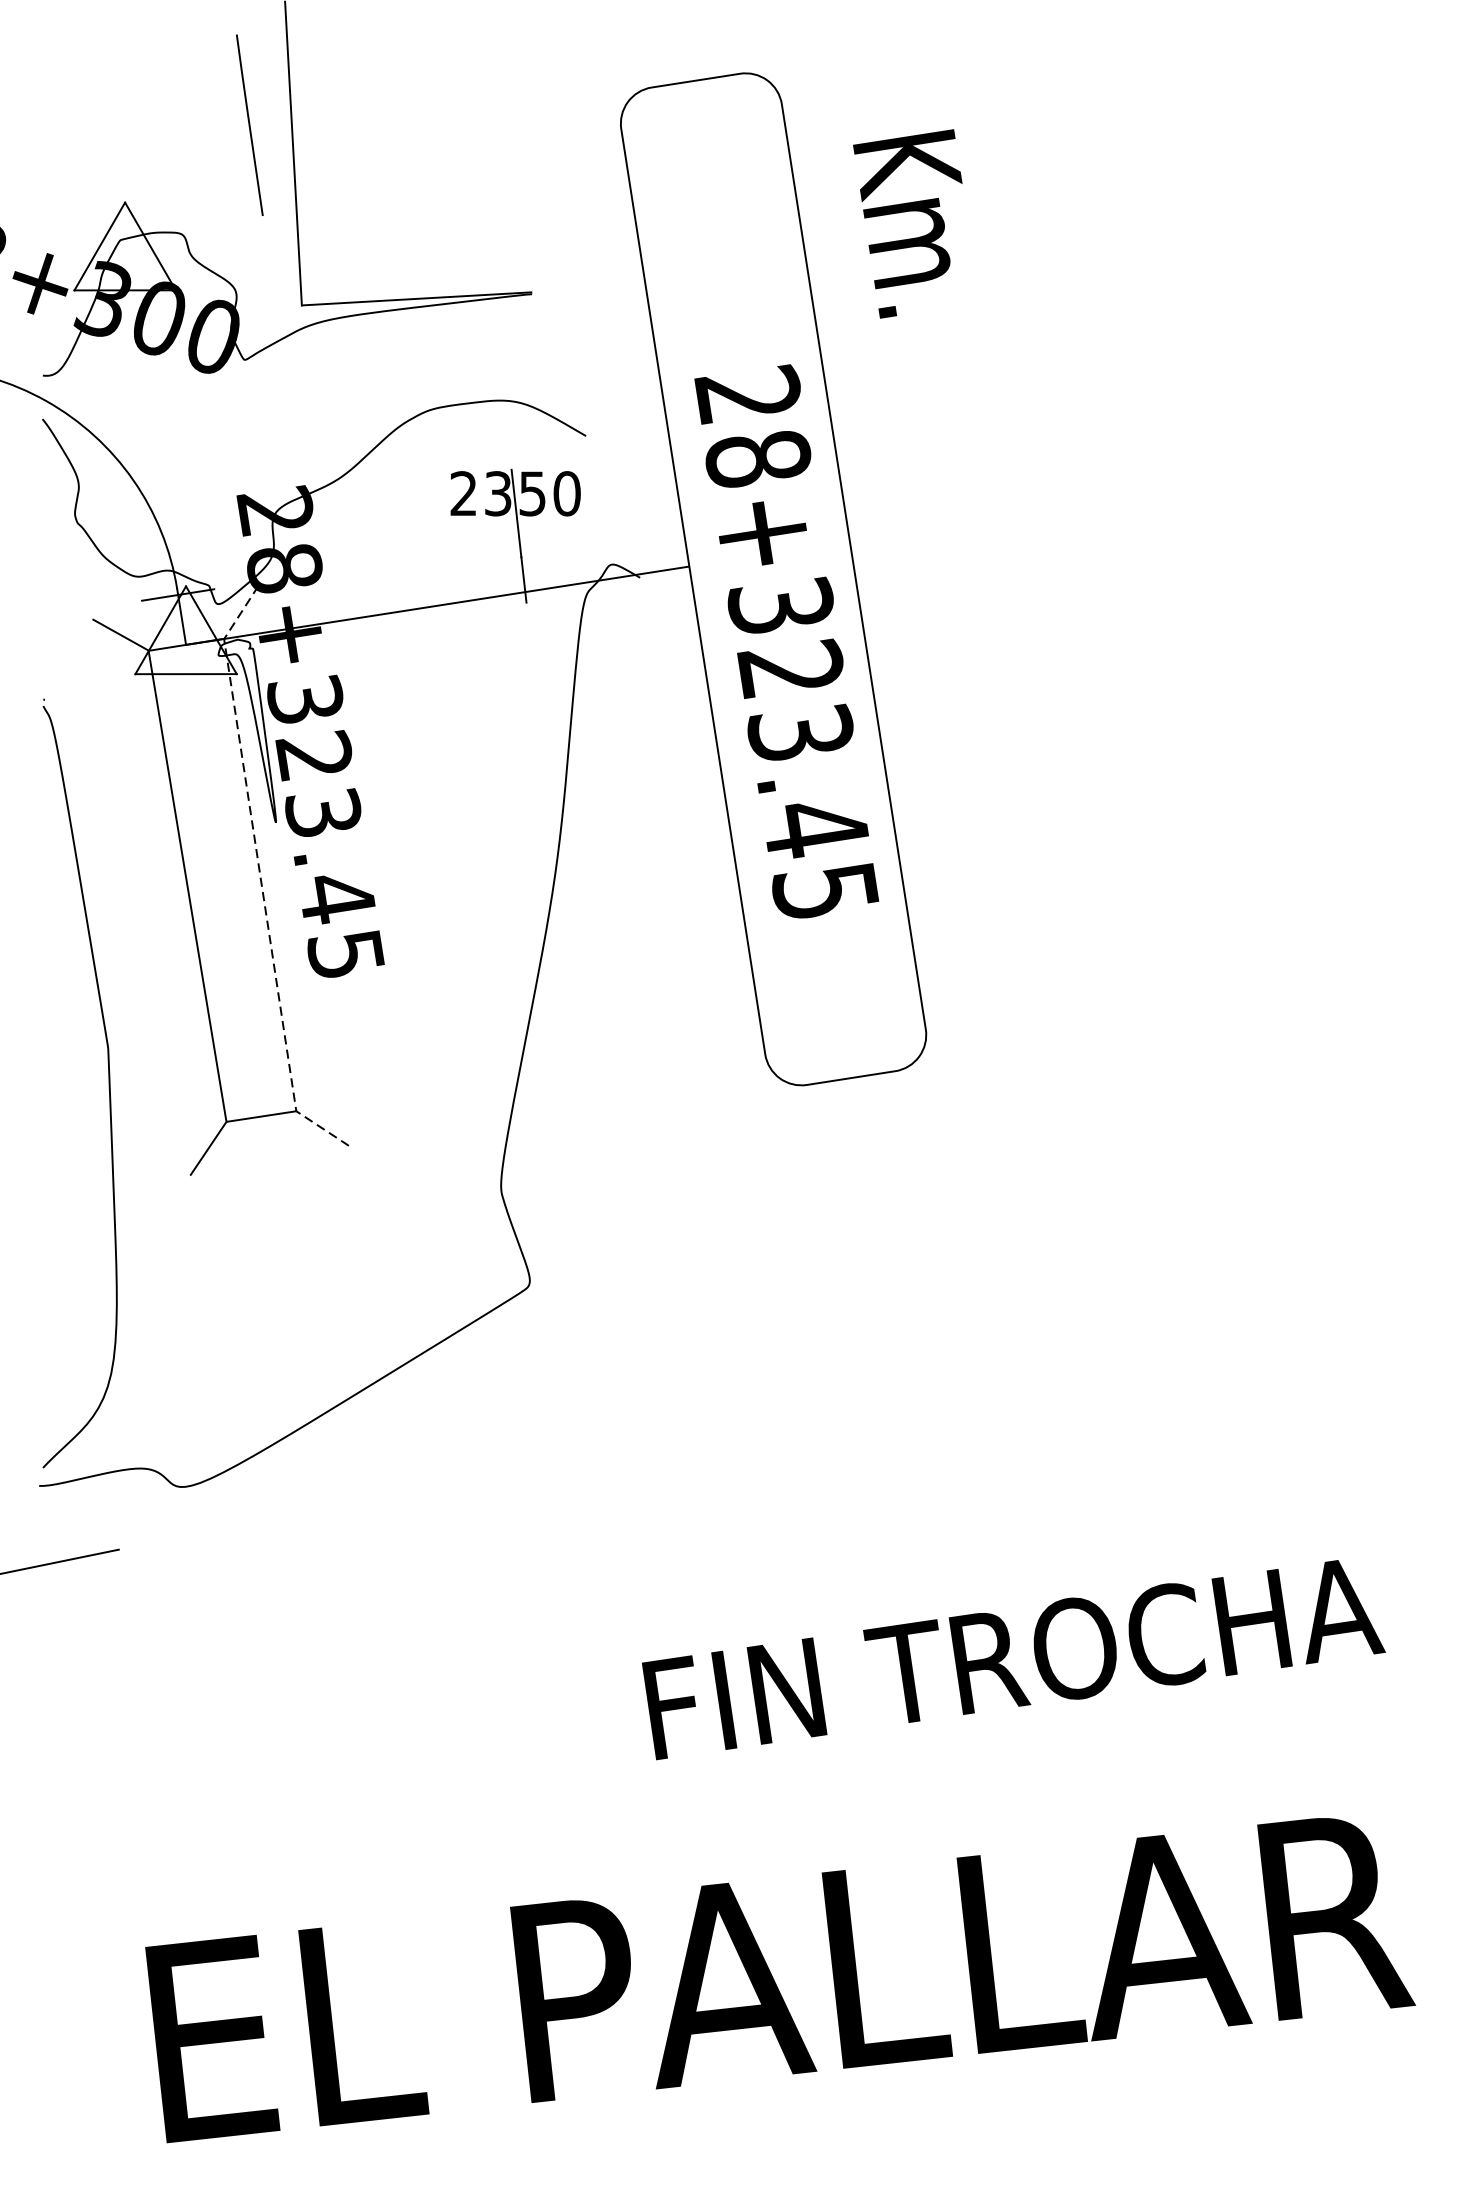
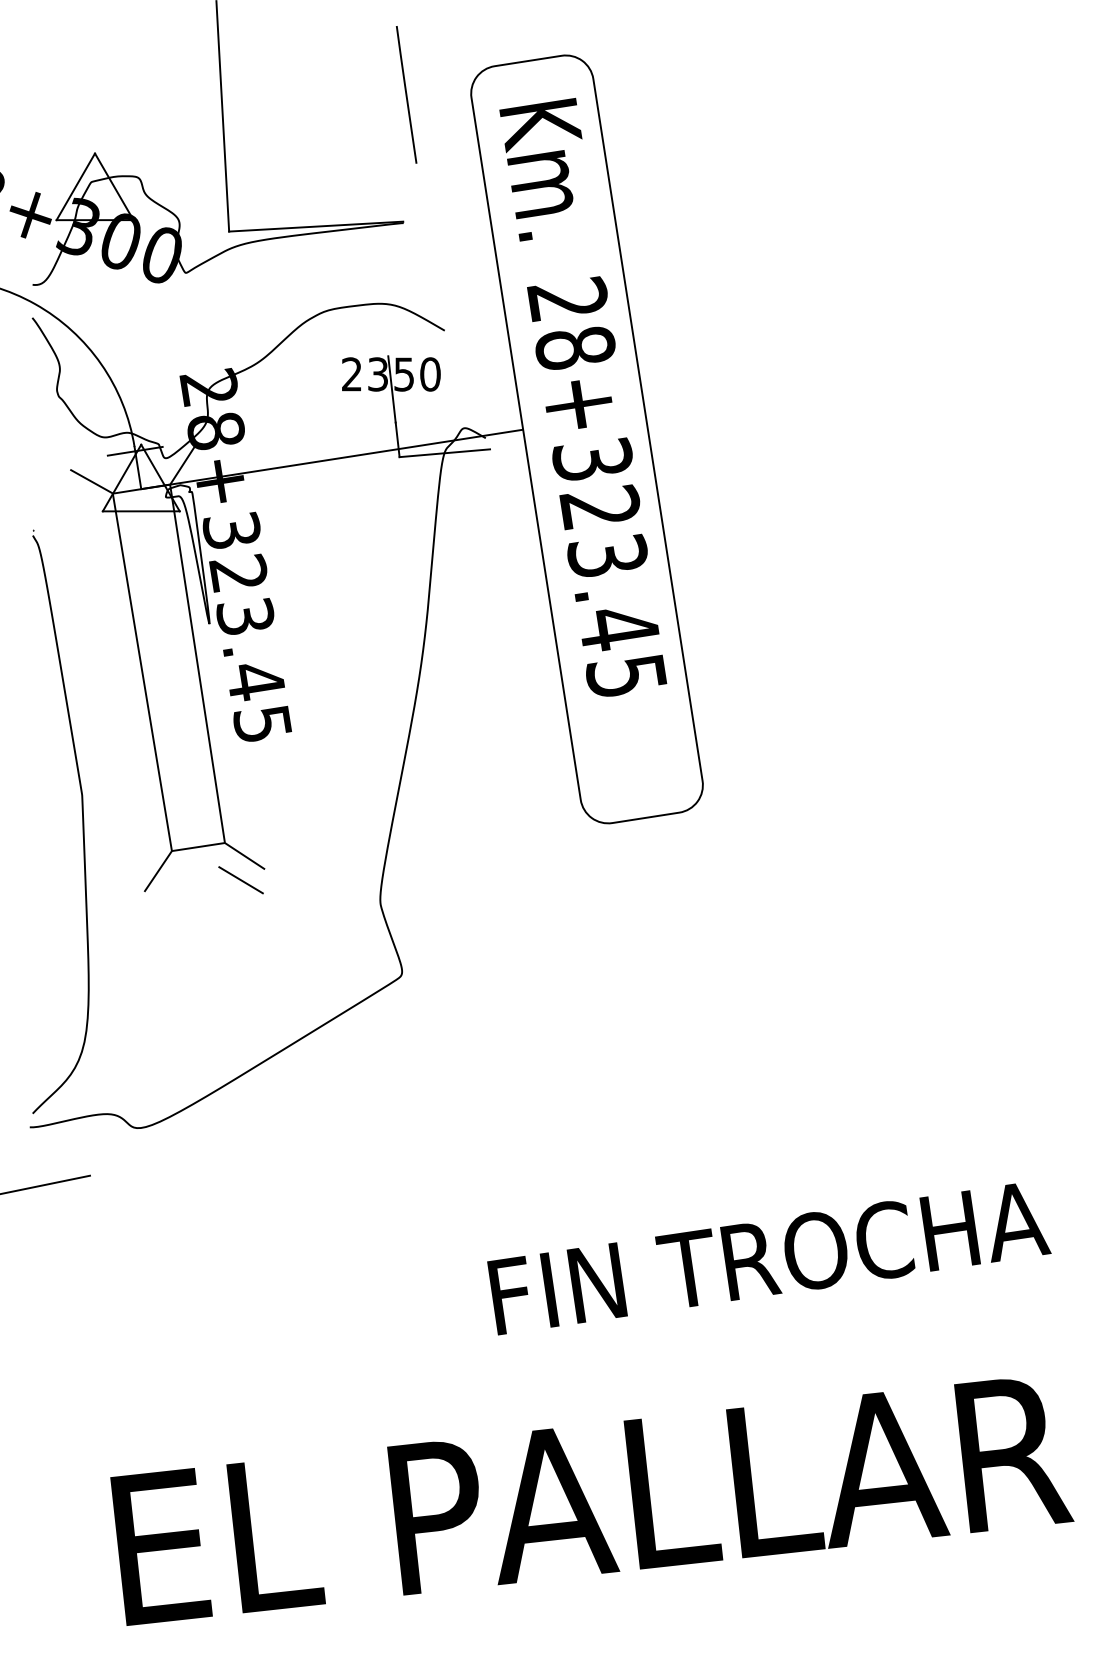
line: (249, 124) -> (406, 94), moved
text: (907, 223) -> (540, 169), moved
line: (585, 597) -> (444, 453), added
line: (260, 875) -> (197, 664), dashed -> solid
line: (316, 1160) -> (240, 880), added

